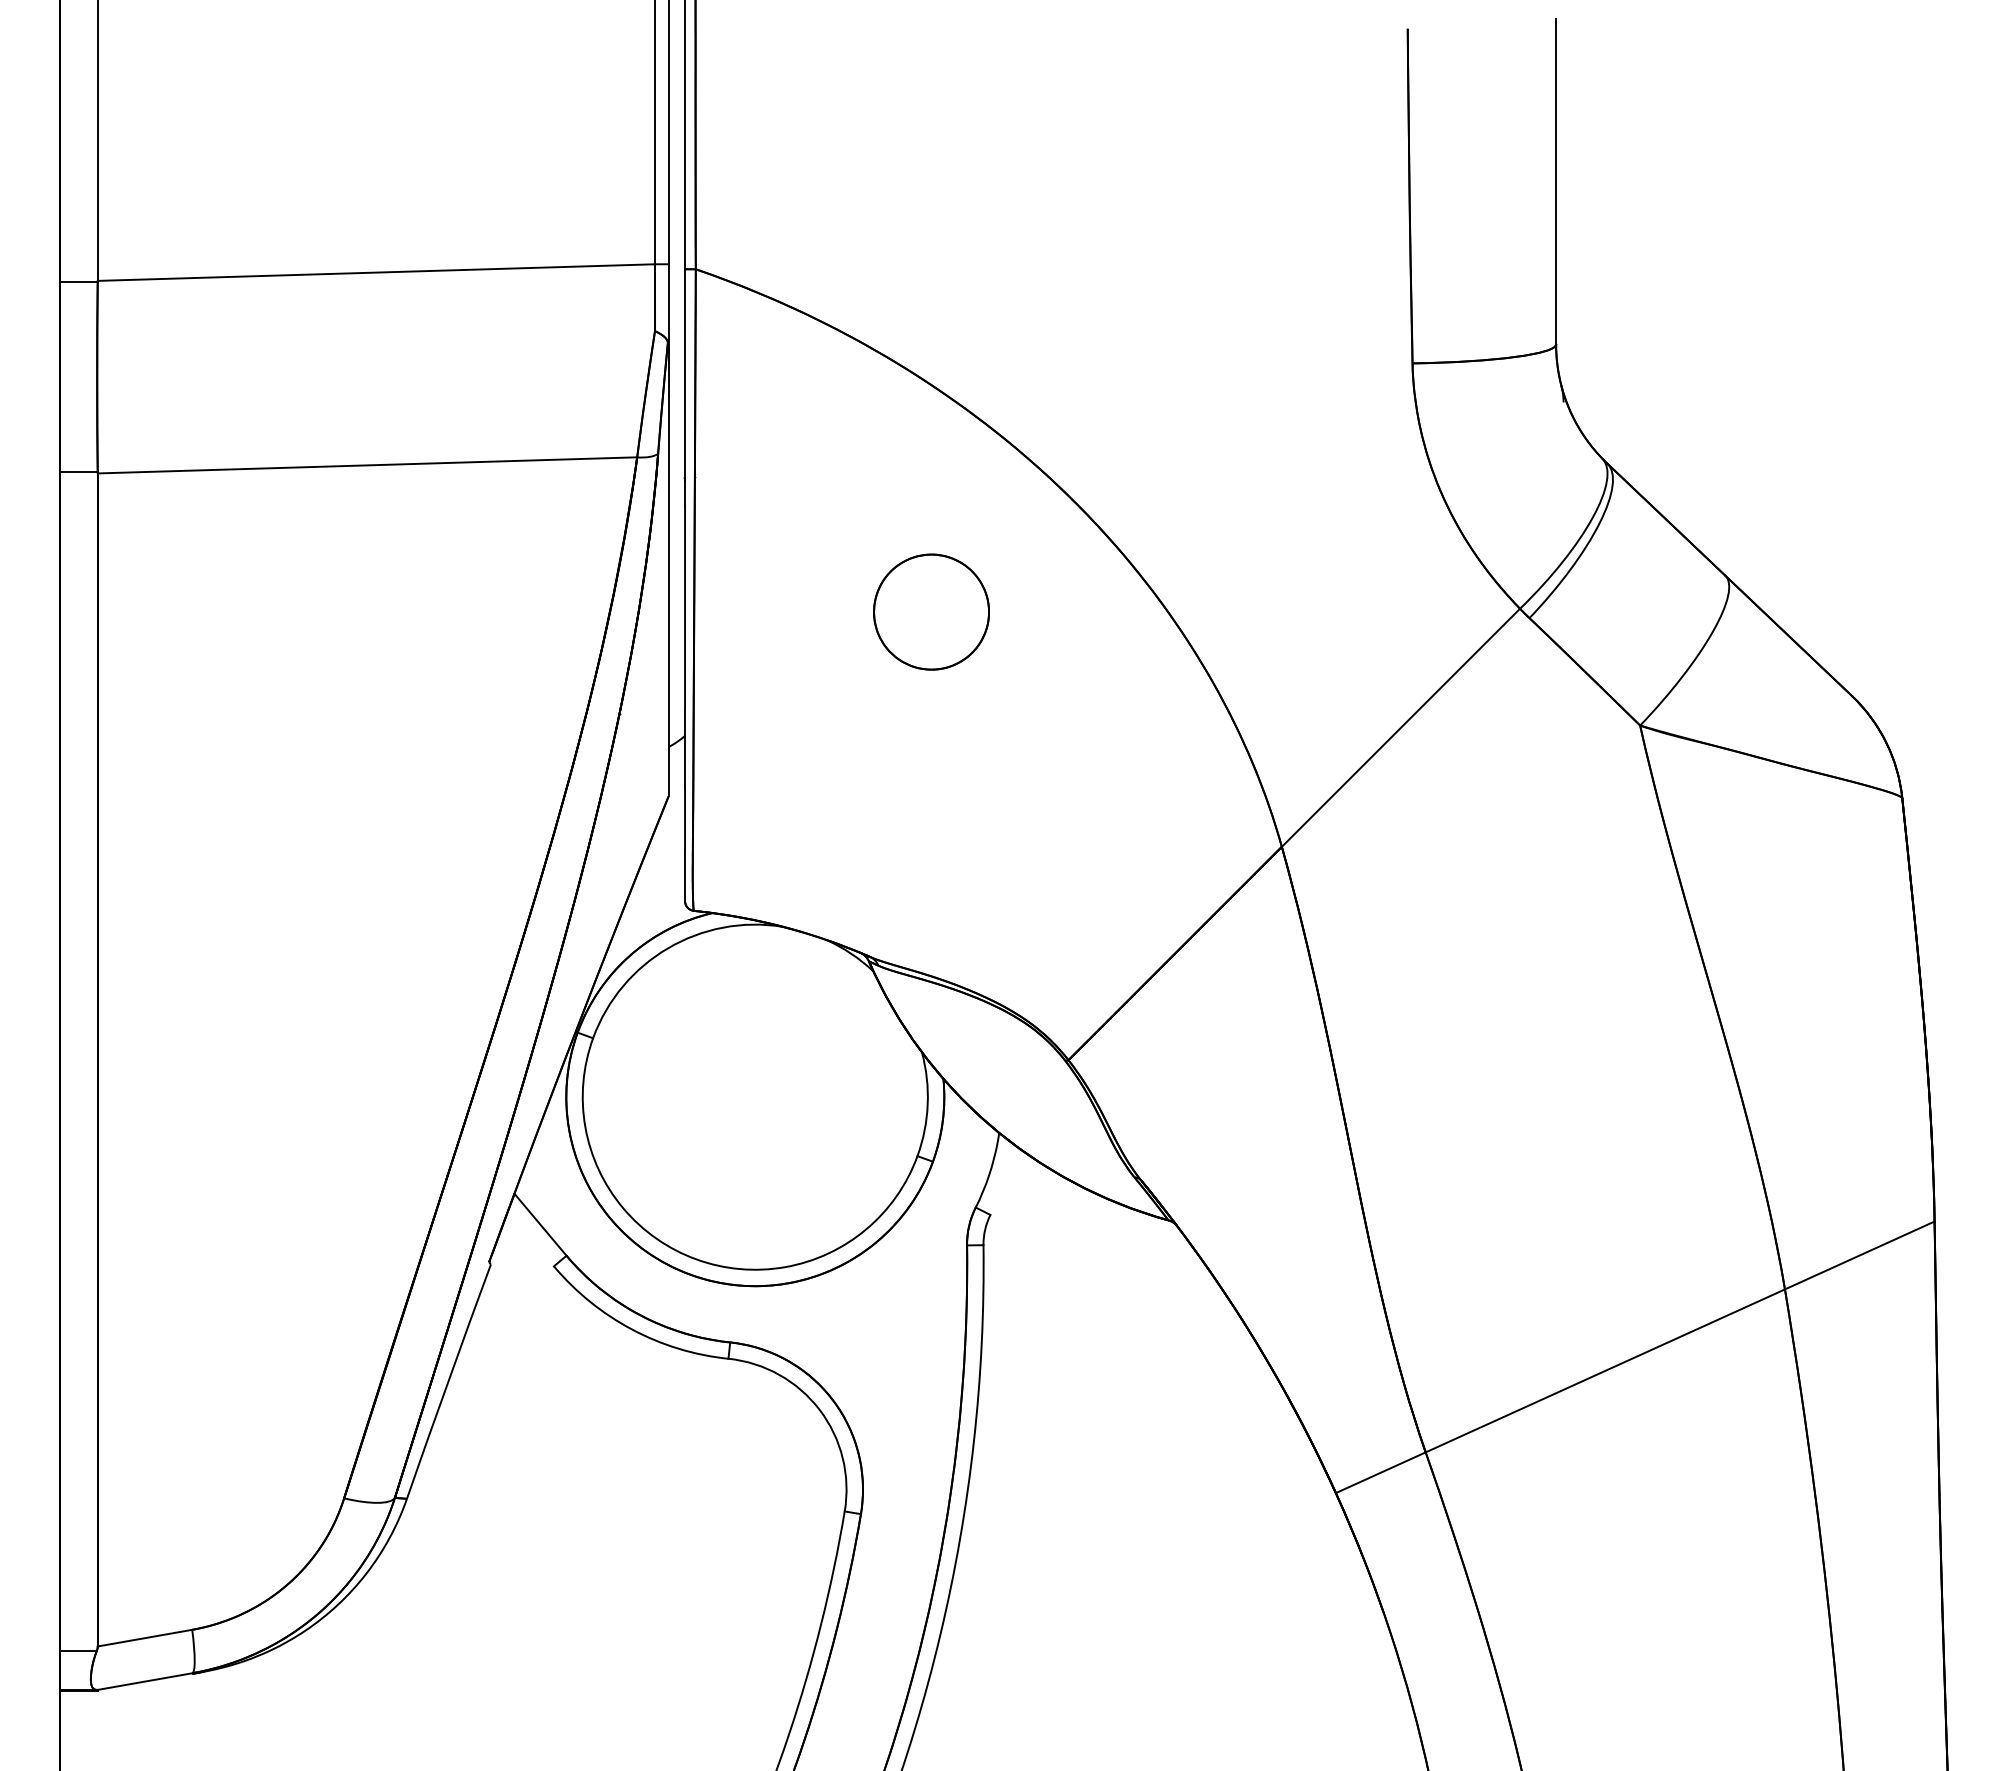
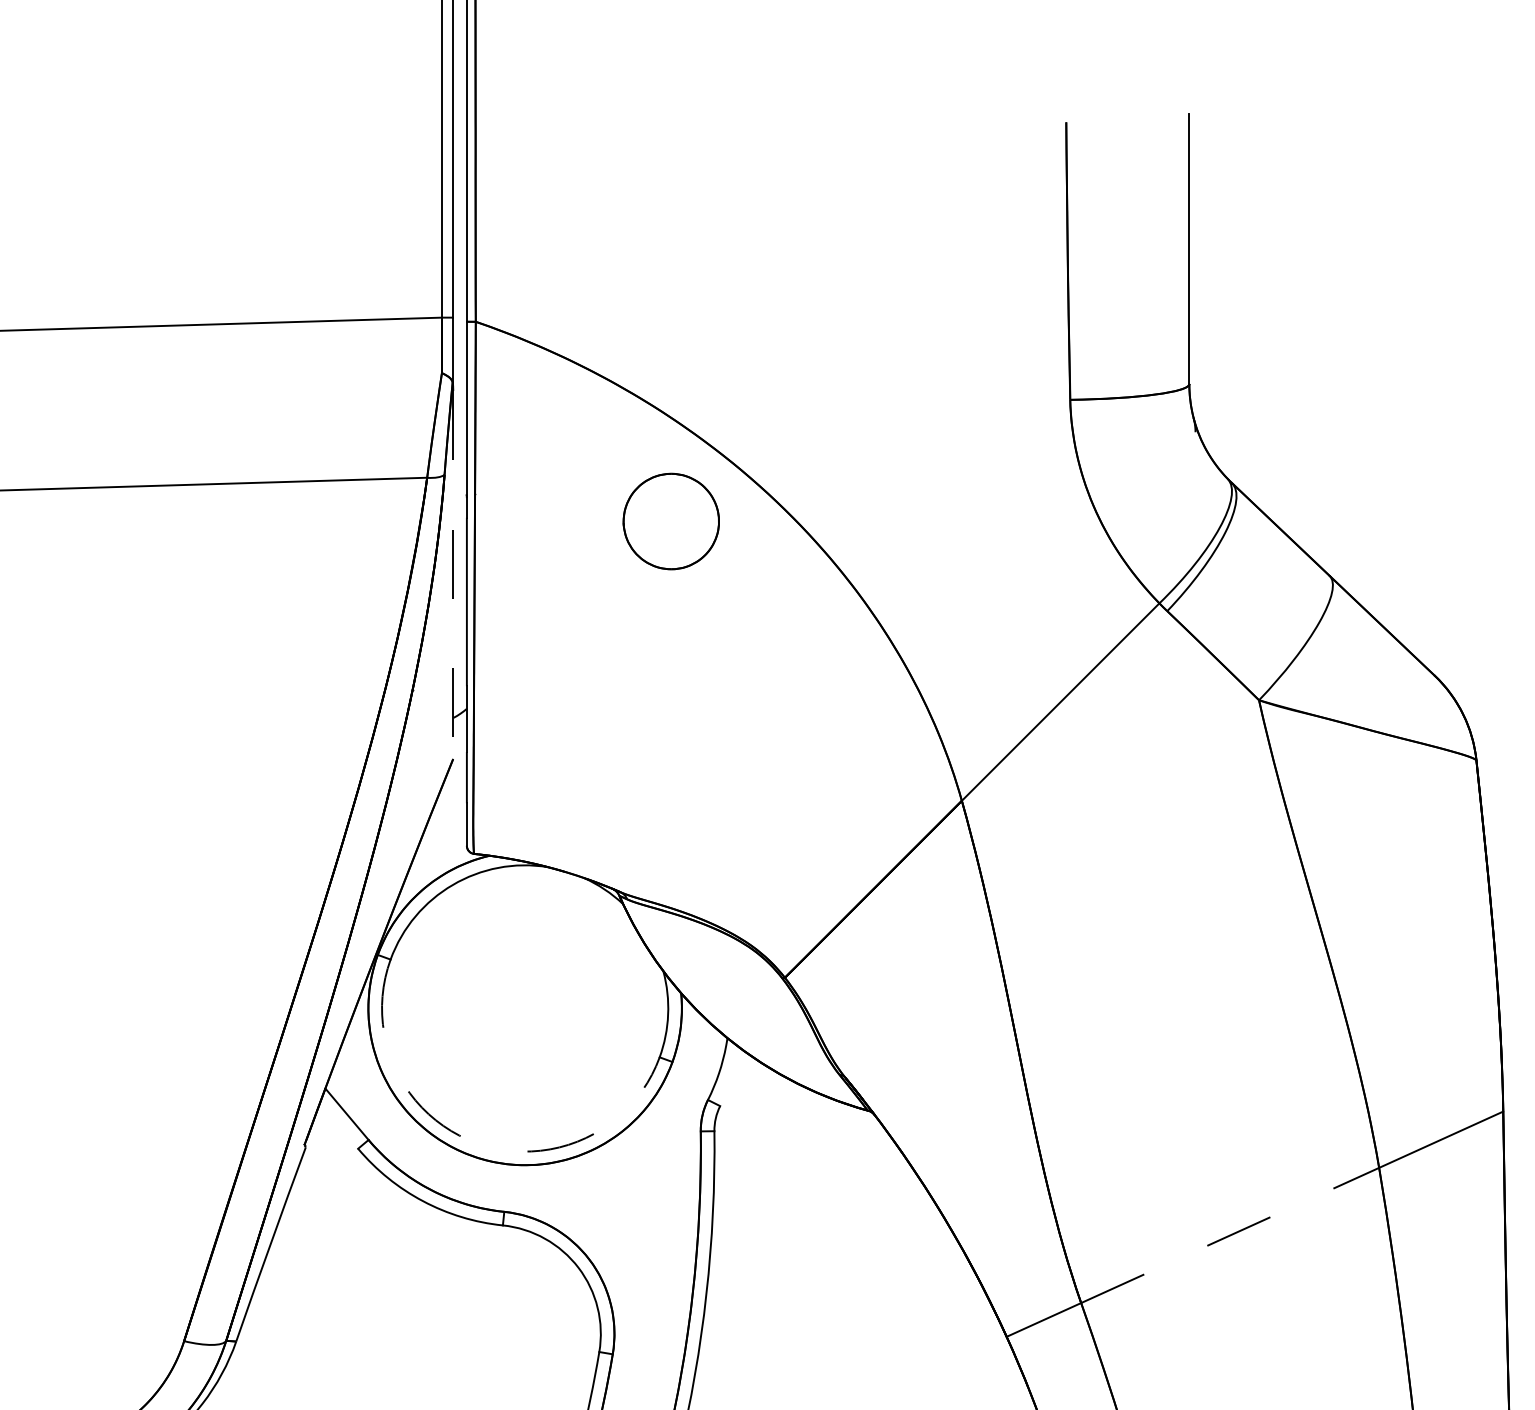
line: (668, 574) -> (453, 574), solid -> dashed
part: (931, 611) -> (671, 521), moved
arc: (696, 1259) -> (476, 1143), solid -> dashed
line: (1605, 1370) -> (1230, 1235), solid -> dashed

